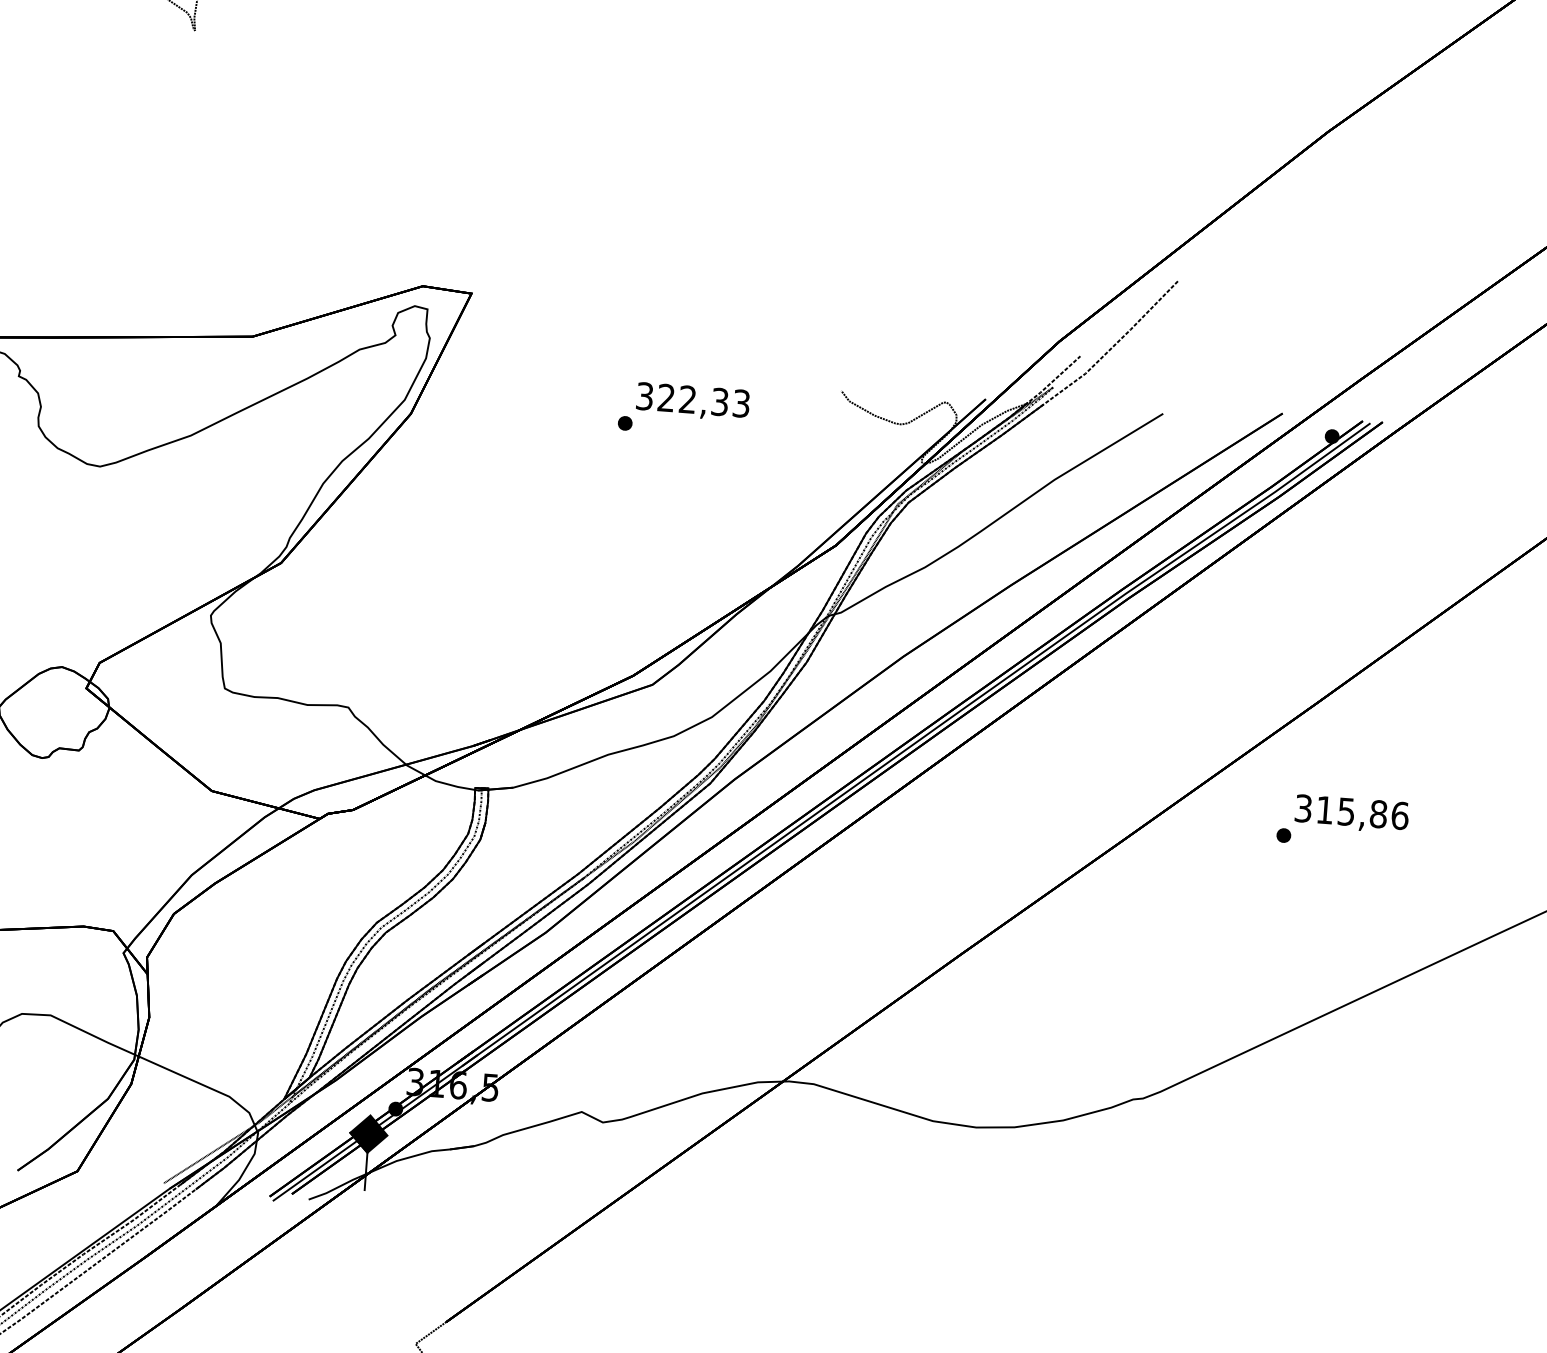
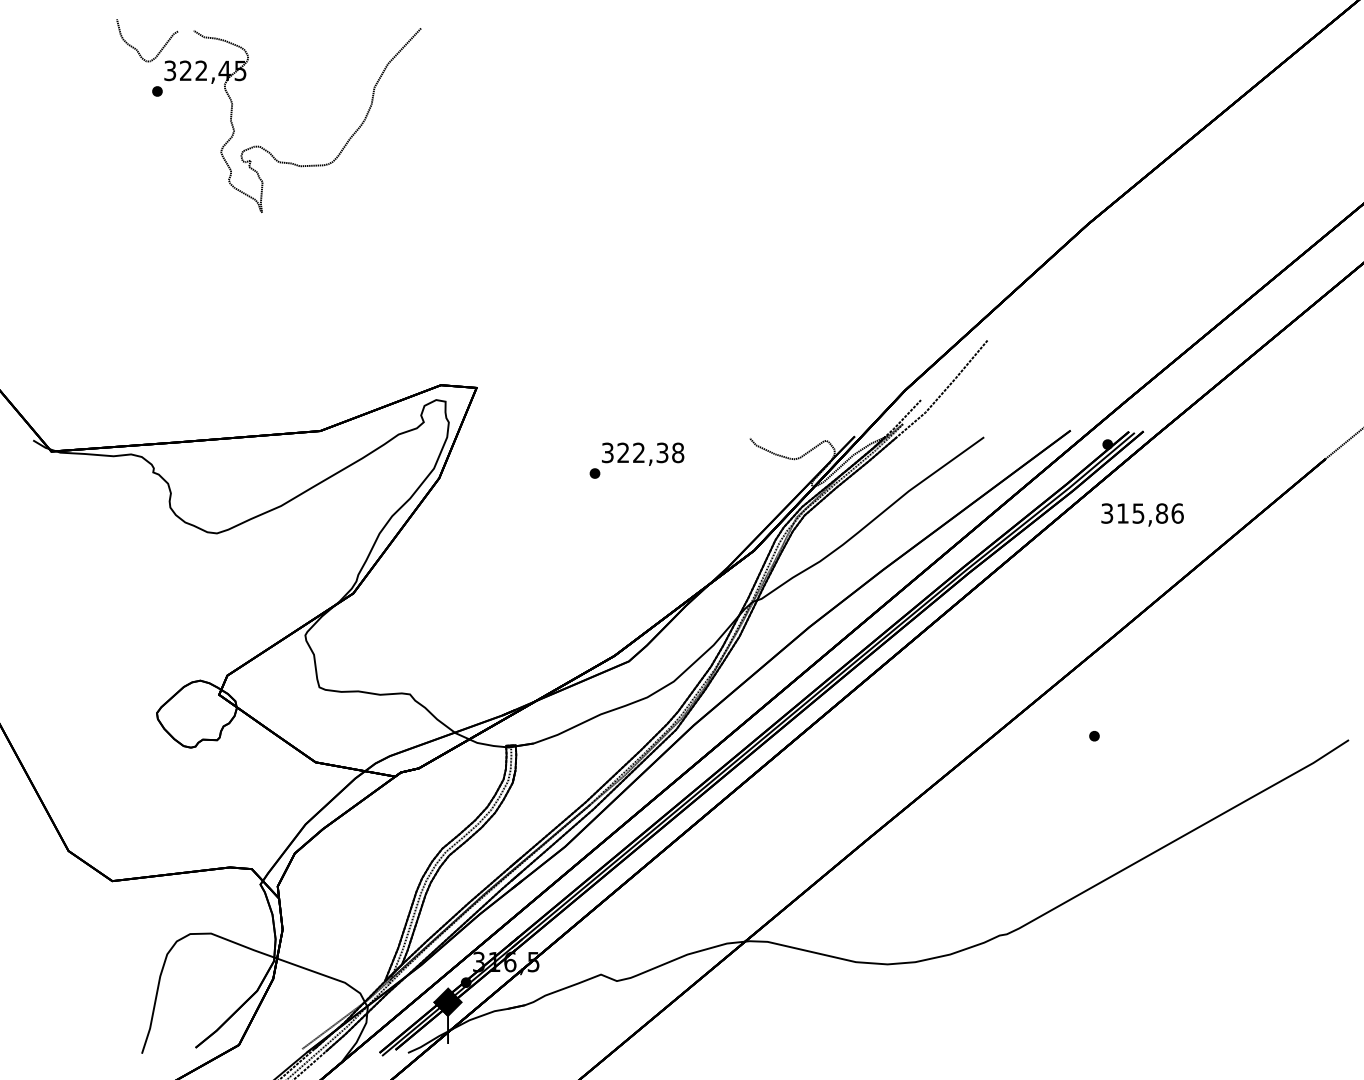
text: (742, 403) -> (678, 452), 322,33 -> 322,38
text: (1351, 813) -> (1142, 514), moved

